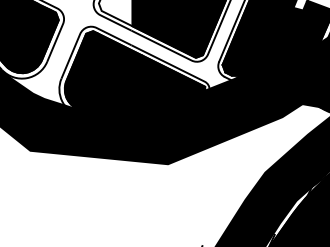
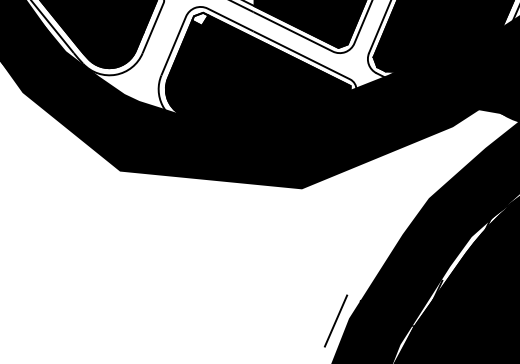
fill: (91, 35) -> (200, 18), removed

